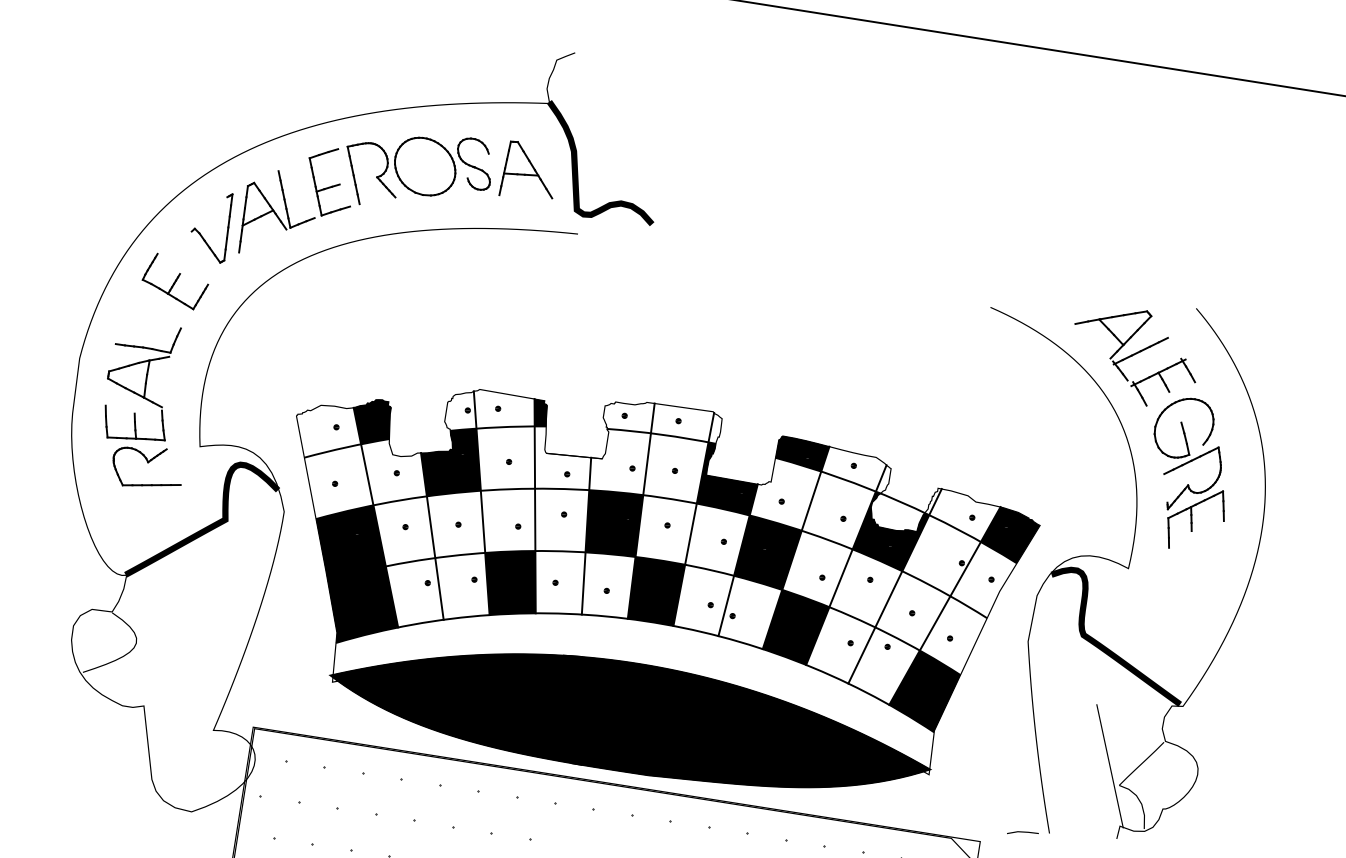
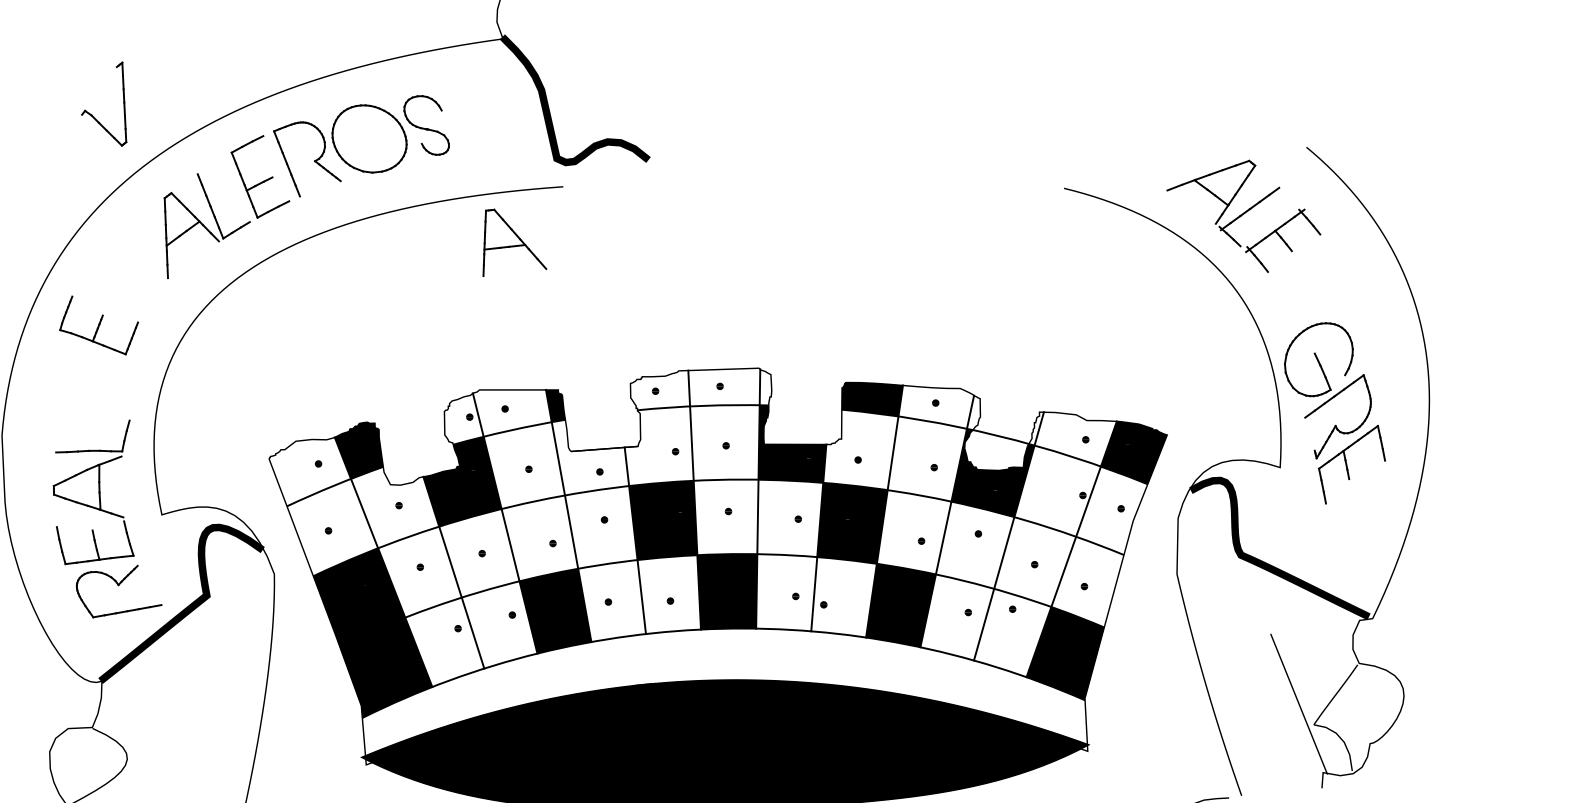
part: (525, 169) -> (508, 240), moved
part: (202, 235) -> (95, 117), moved
part: (146, 400) -> (103, 512), moved
part: (1184, 465) -> (1327, 403), moved

